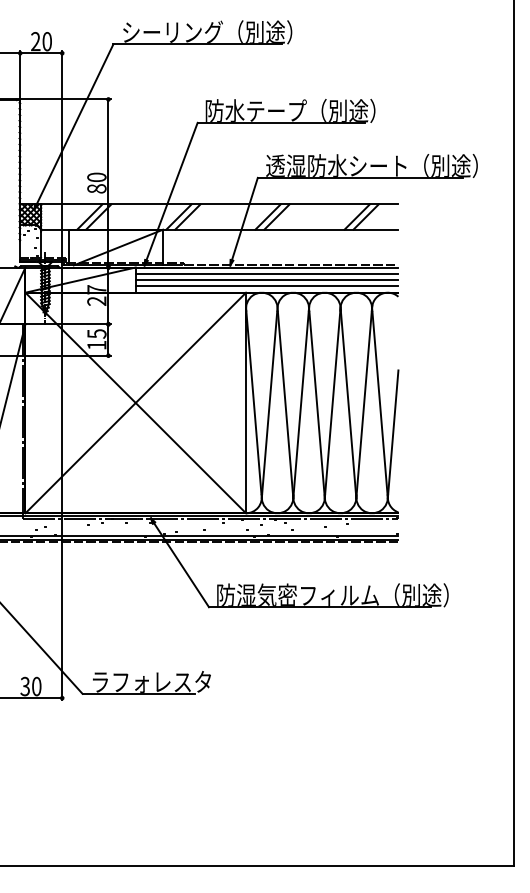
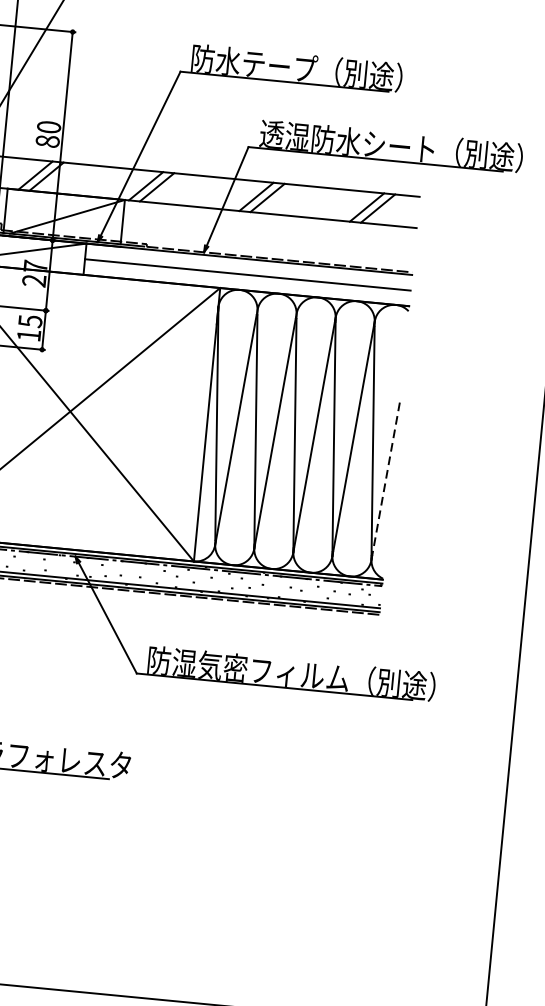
line: (266, 273) -> (247, 266), removed
line: (266, 286) -> (246, 282), removed
line: (393, 434) -> (386, 481), solid -> dashed

